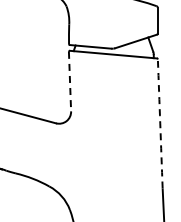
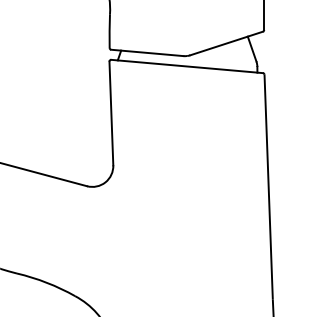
line: (70, 81) -> (112, 113), dashed -> solid
arc: (160, 123) -> (269, 186), dashed -> solid

